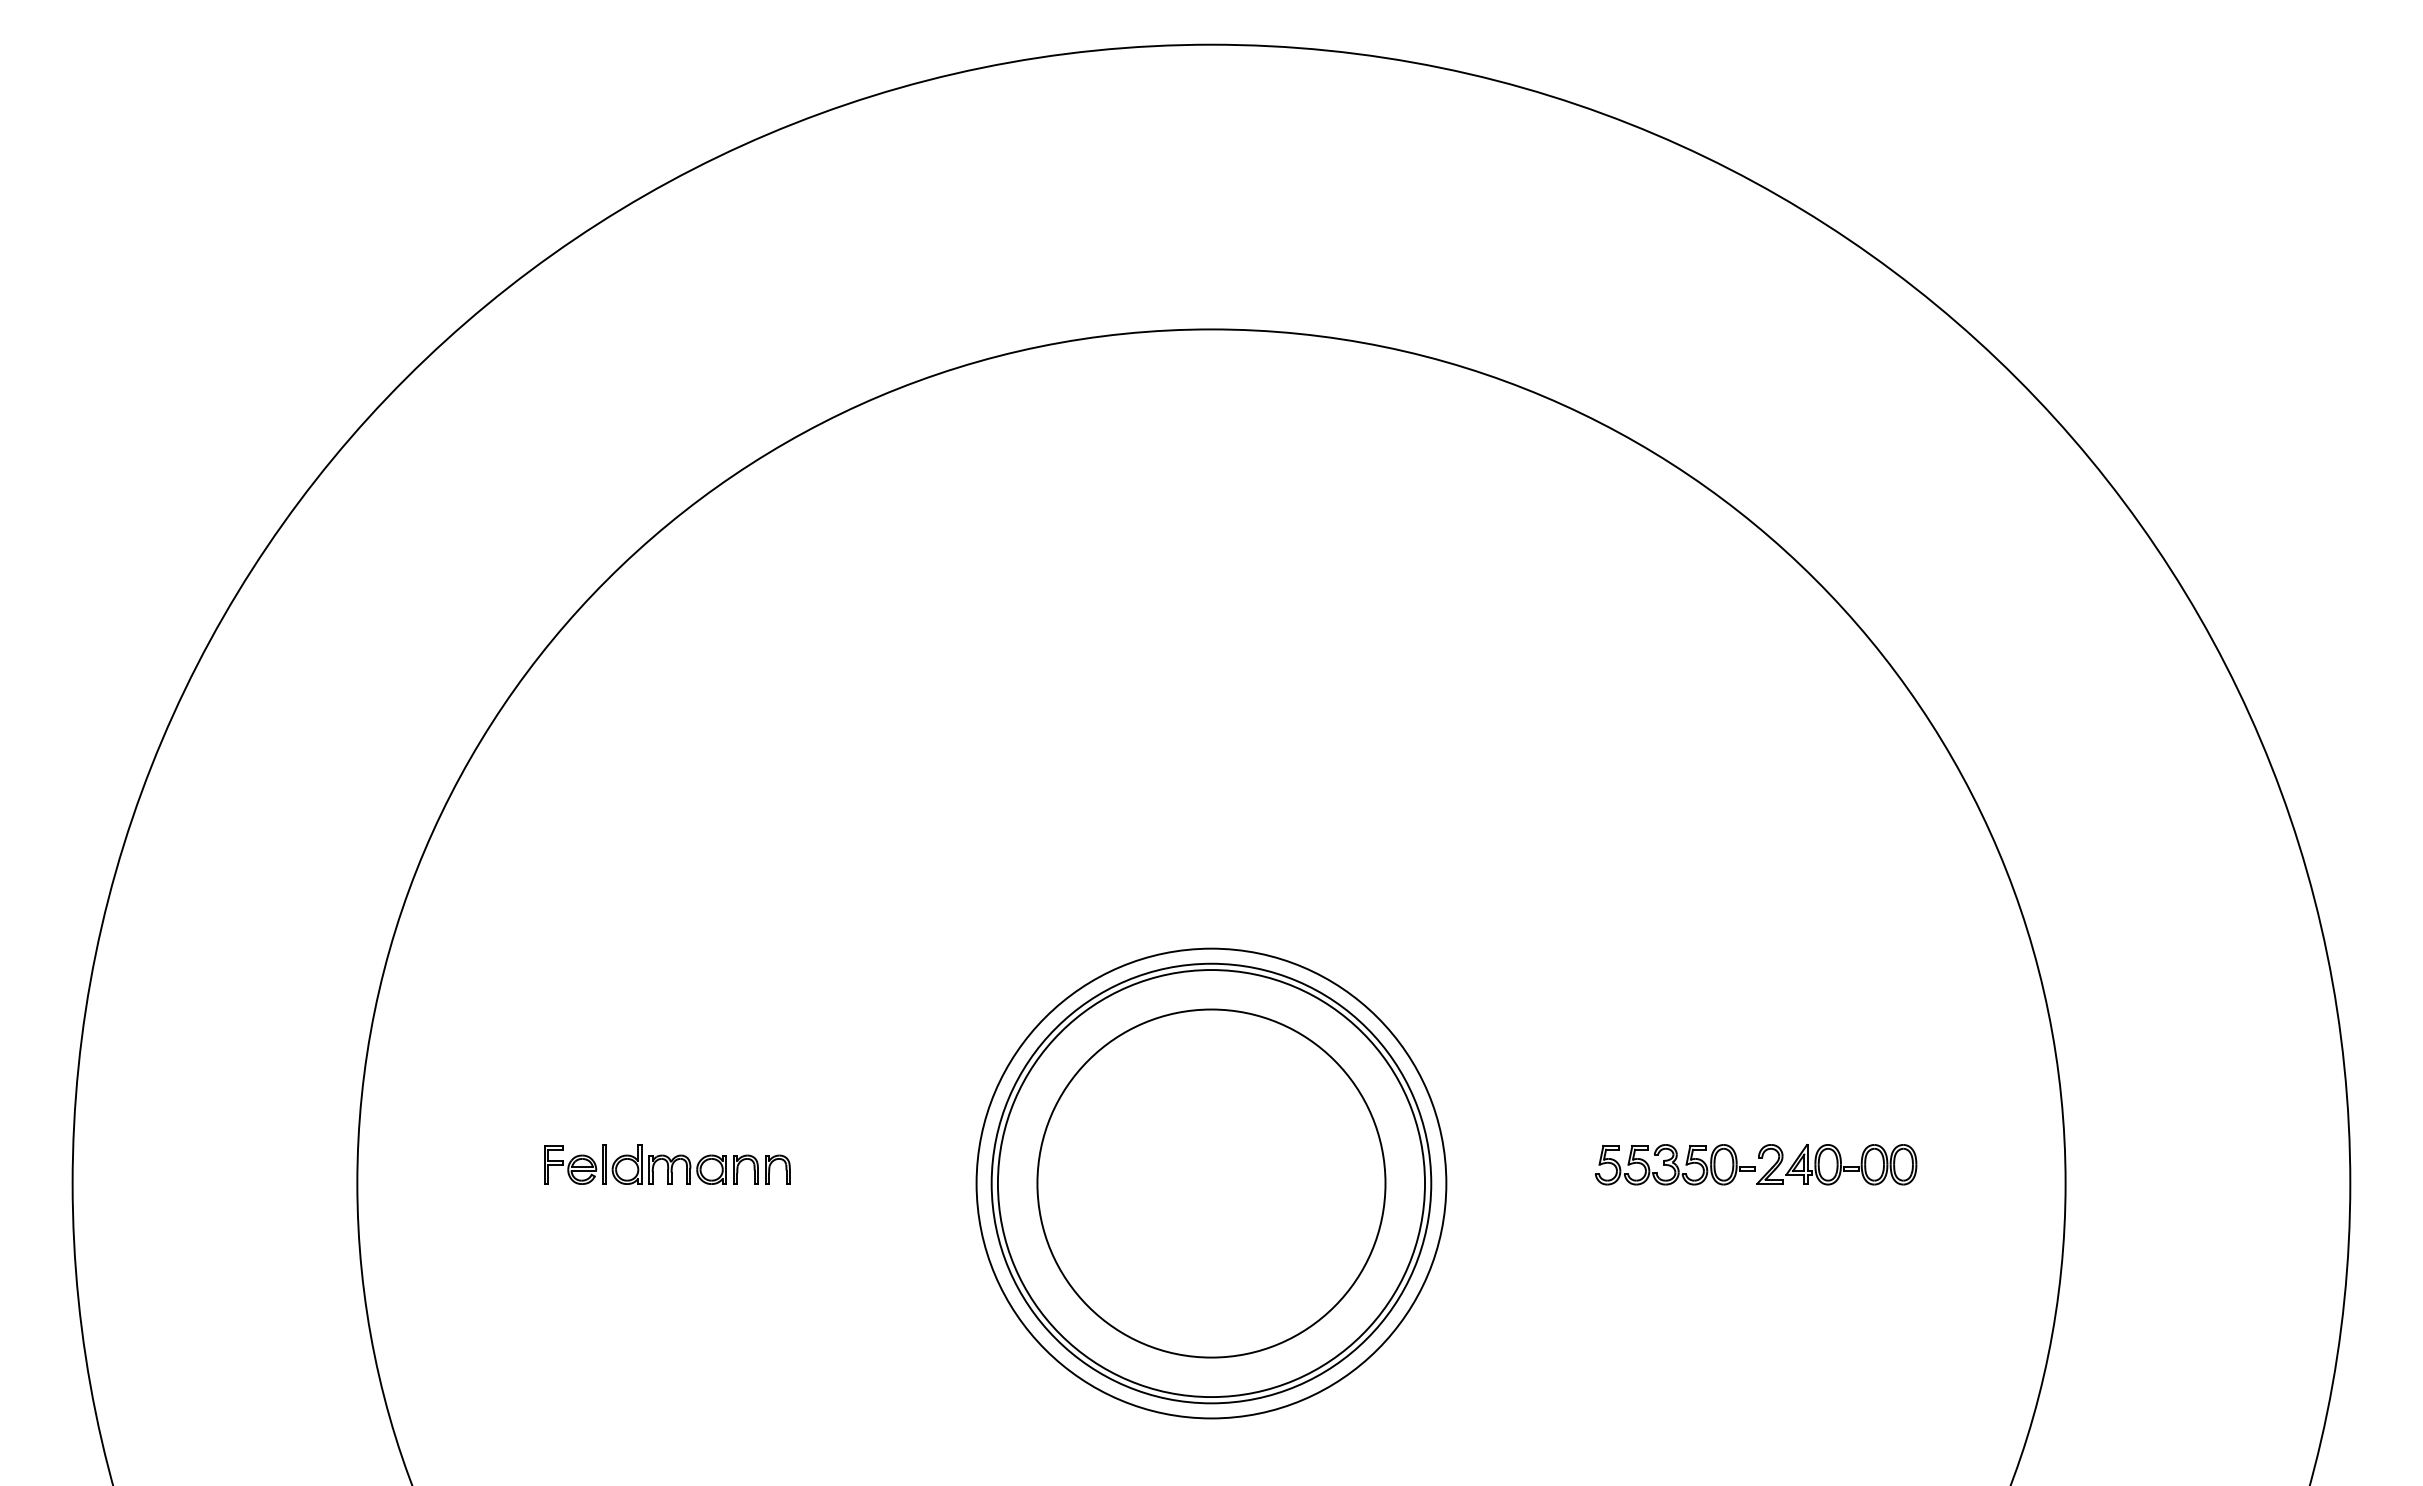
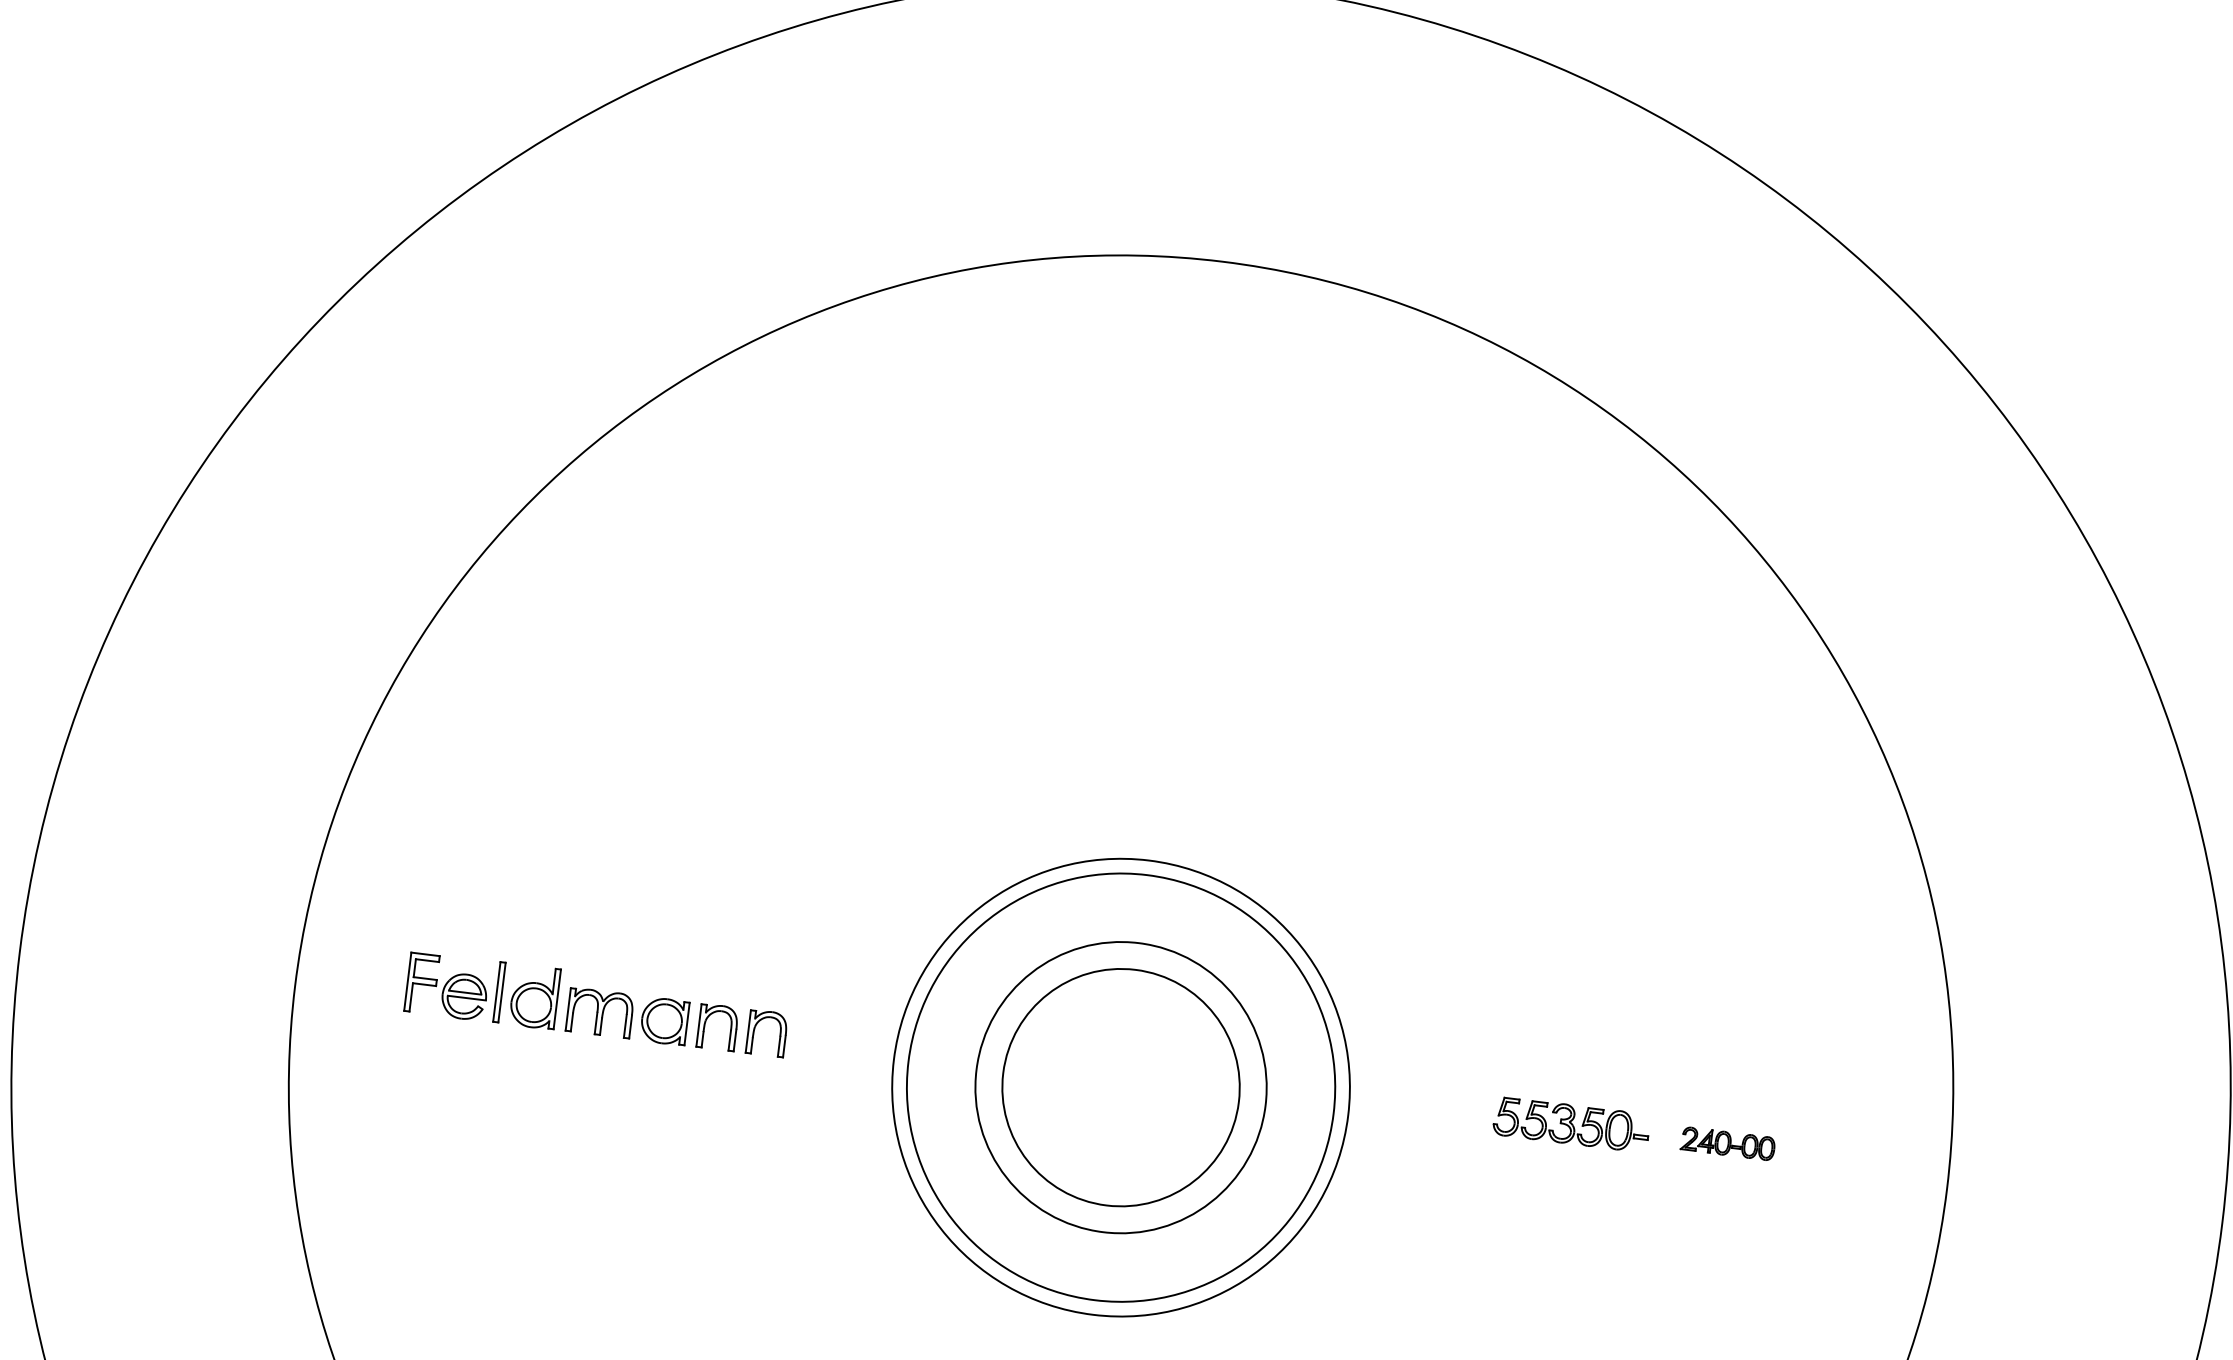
part: (667, 1164) -> (597, 1004), size x1.6
part: (1836, 1164) -> (1727, 1143), size x0.6
circle: (1211, 1183) -> (1121, 1087), size x0.7
circle: (1211, 1183) -> (1121, 1087), size x0.7

